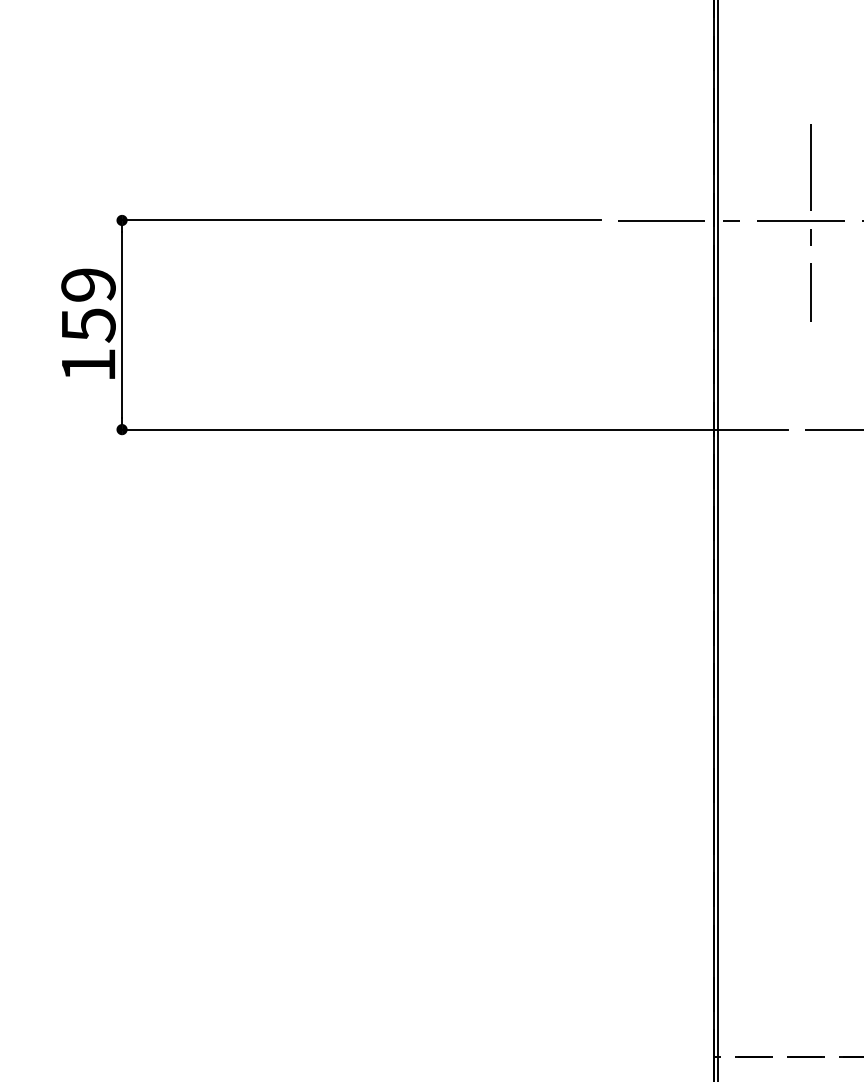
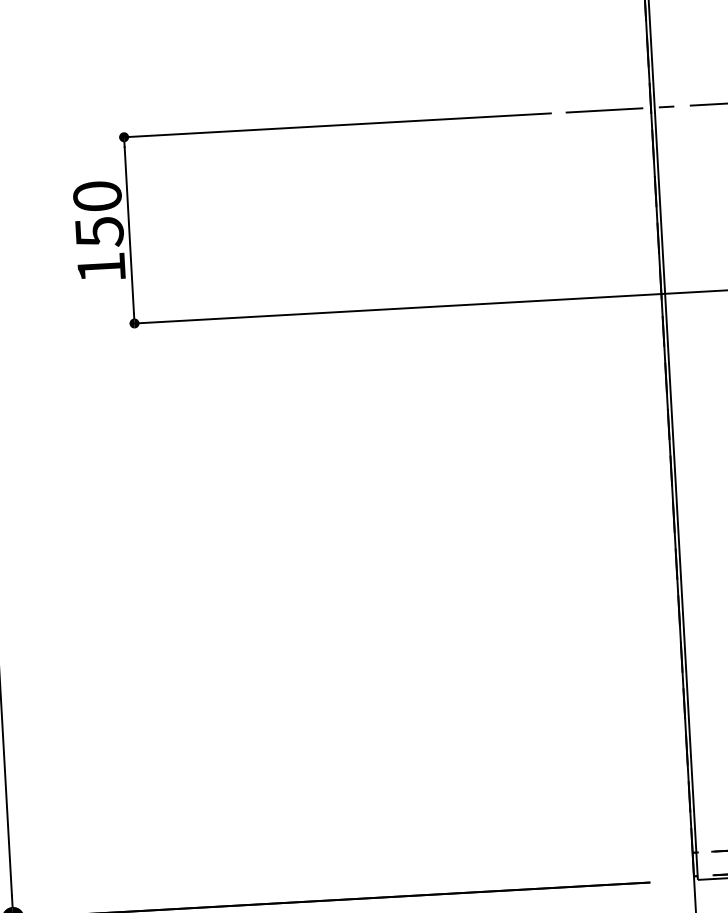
text: (88, 284) -> (97, 195), 159 -> 150

